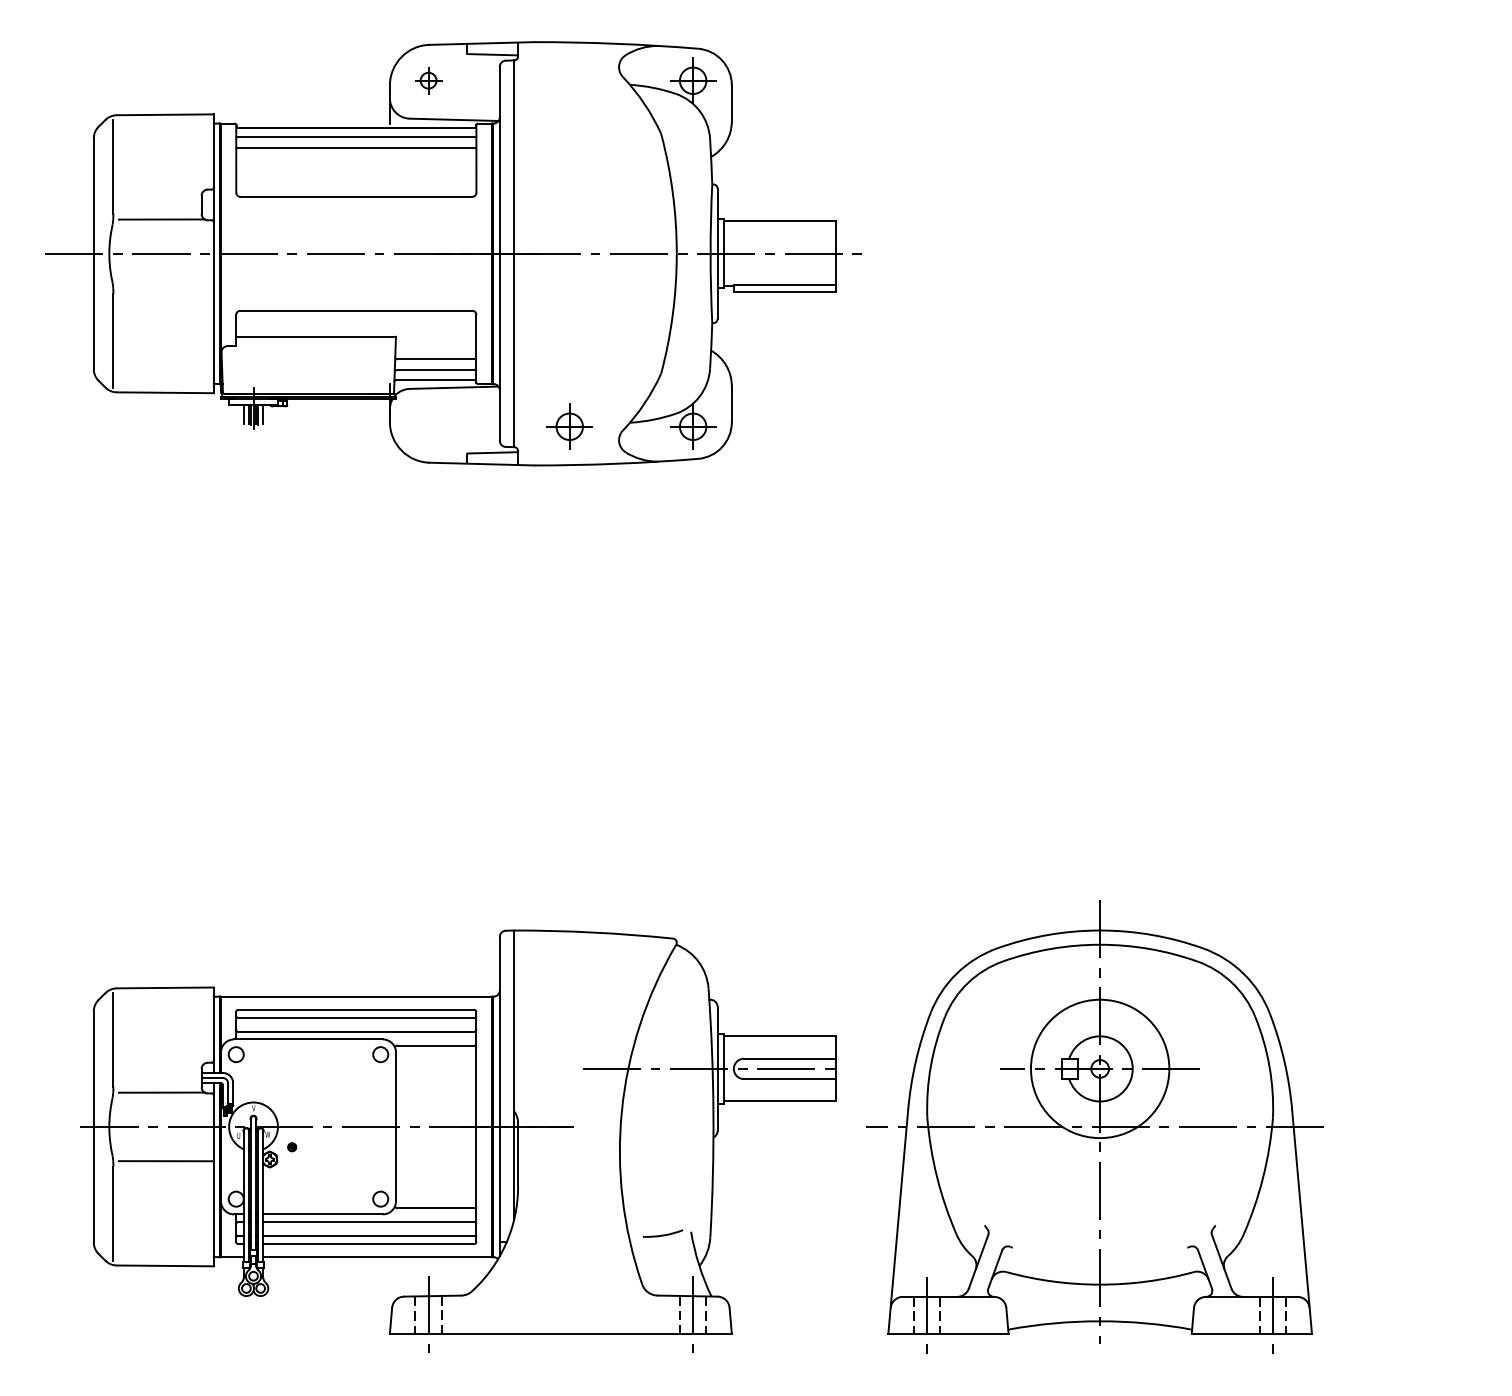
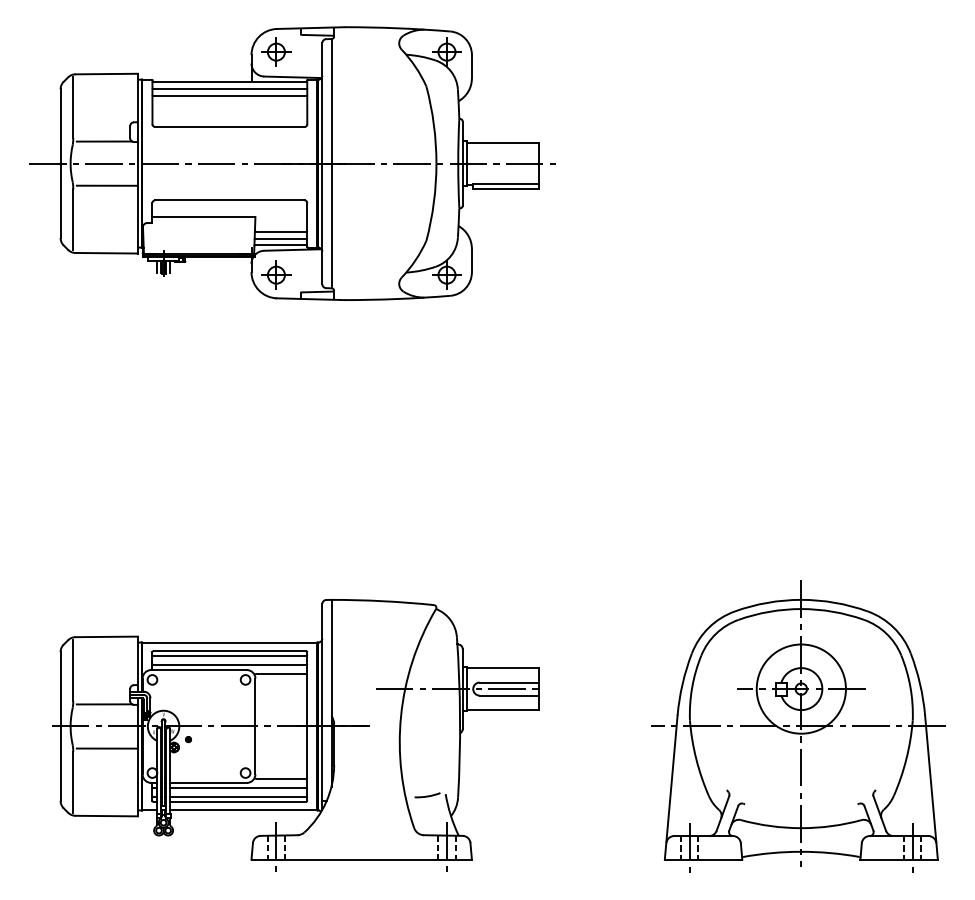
part: (428, 79) -> (276, 51), size x1.67
line: (166, 287) -> (107, 185), added
part: (569, 425) -> (276, 274), moved
part: (1095, 1126) -> (798, 726), moved

